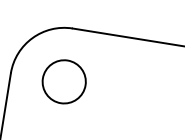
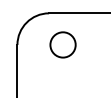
circle: (63, 80) -> (62, 44), moved

